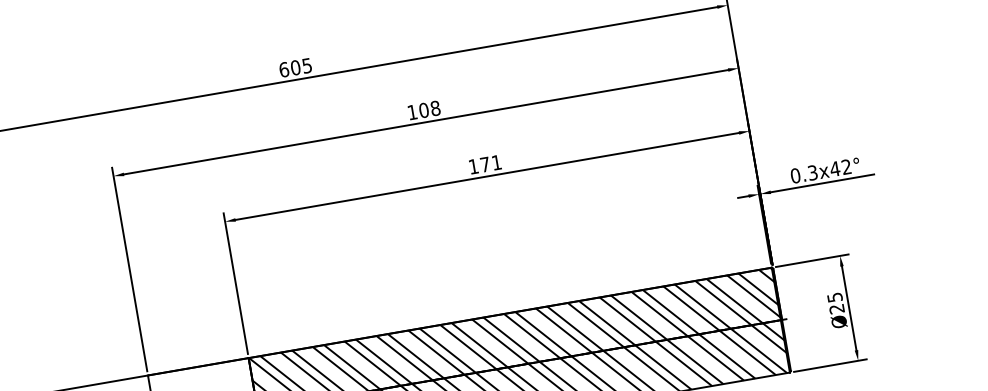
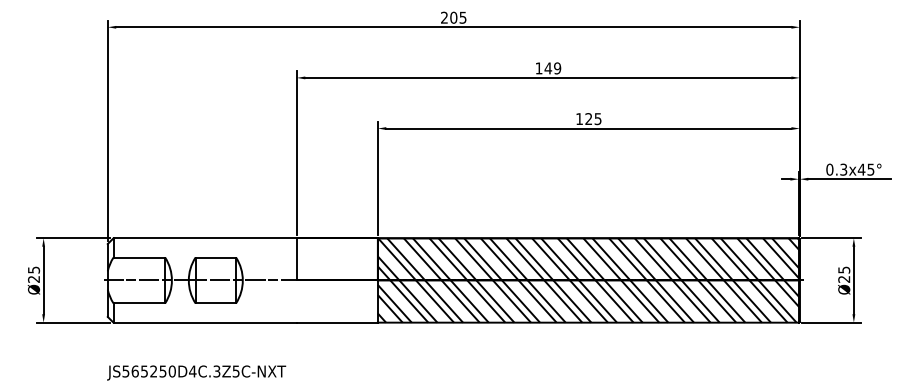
text: (284, 69) -> (444, 17), 605 -> 205
text: (429, 109) -> (552, 68), 108 -> 149
text: (491, 164) -> (593, 119), 171 -> 125
text: (846, 166) -> (870, 169), x42° -> x45°

